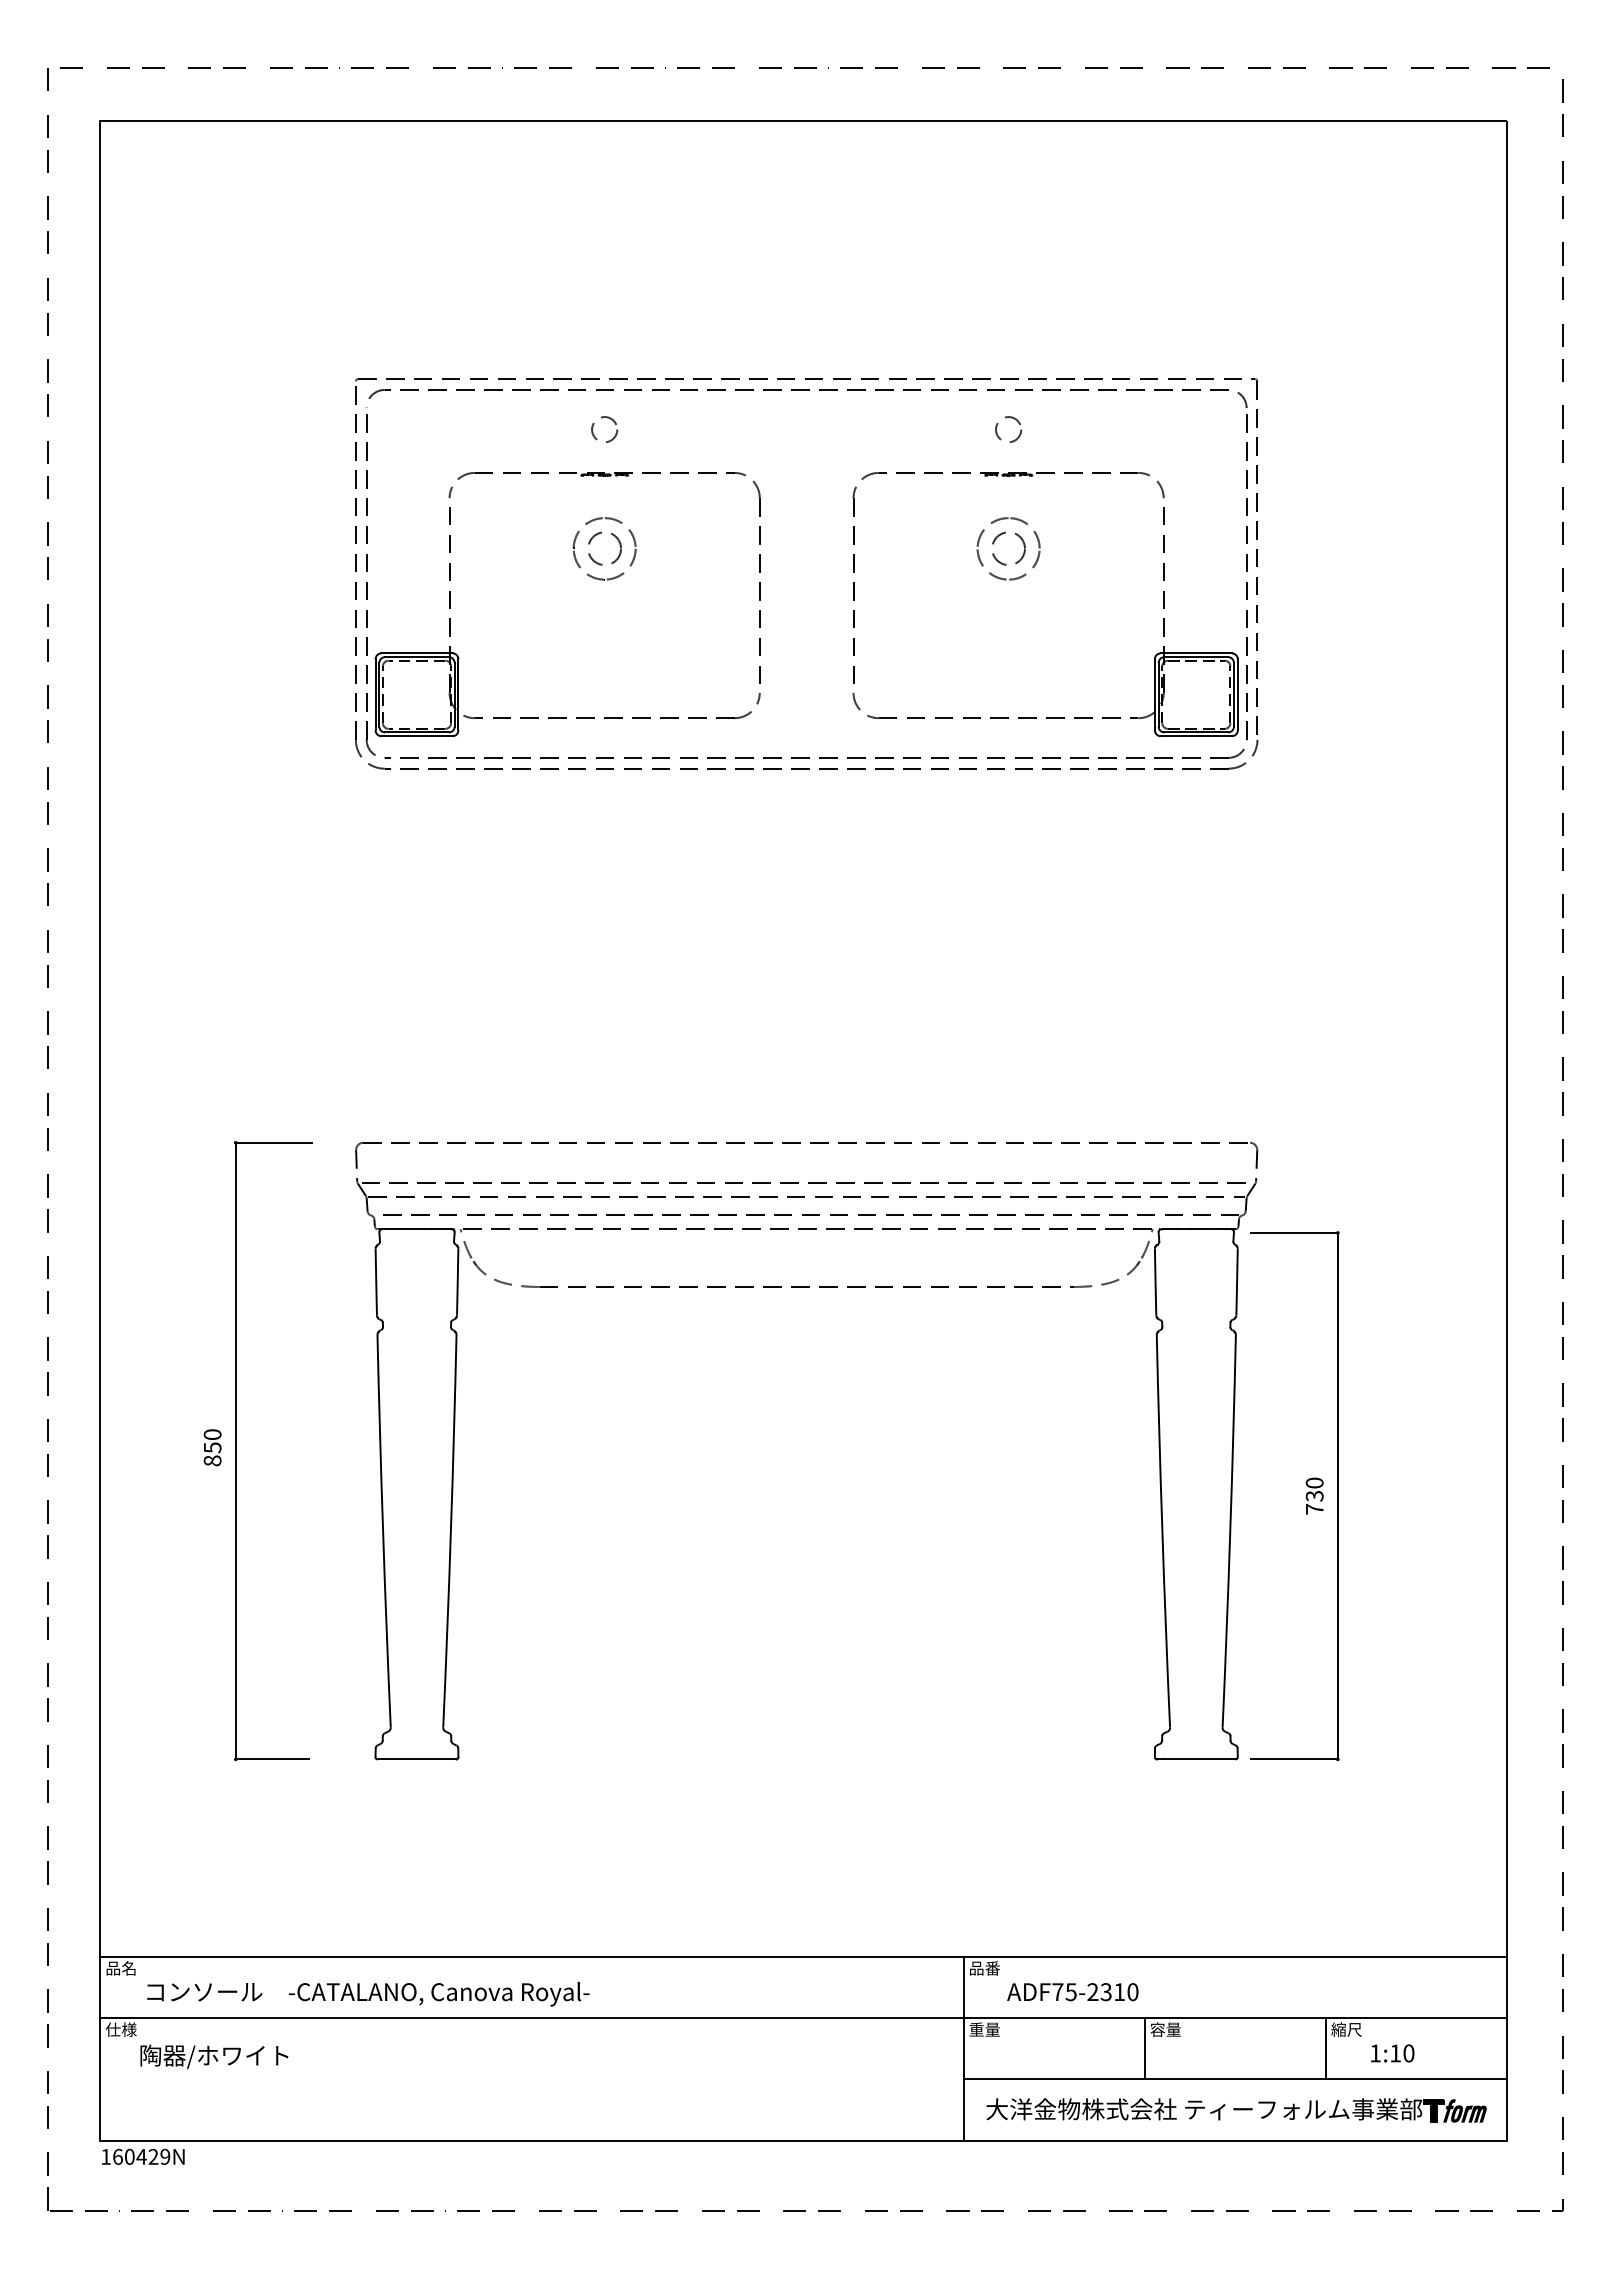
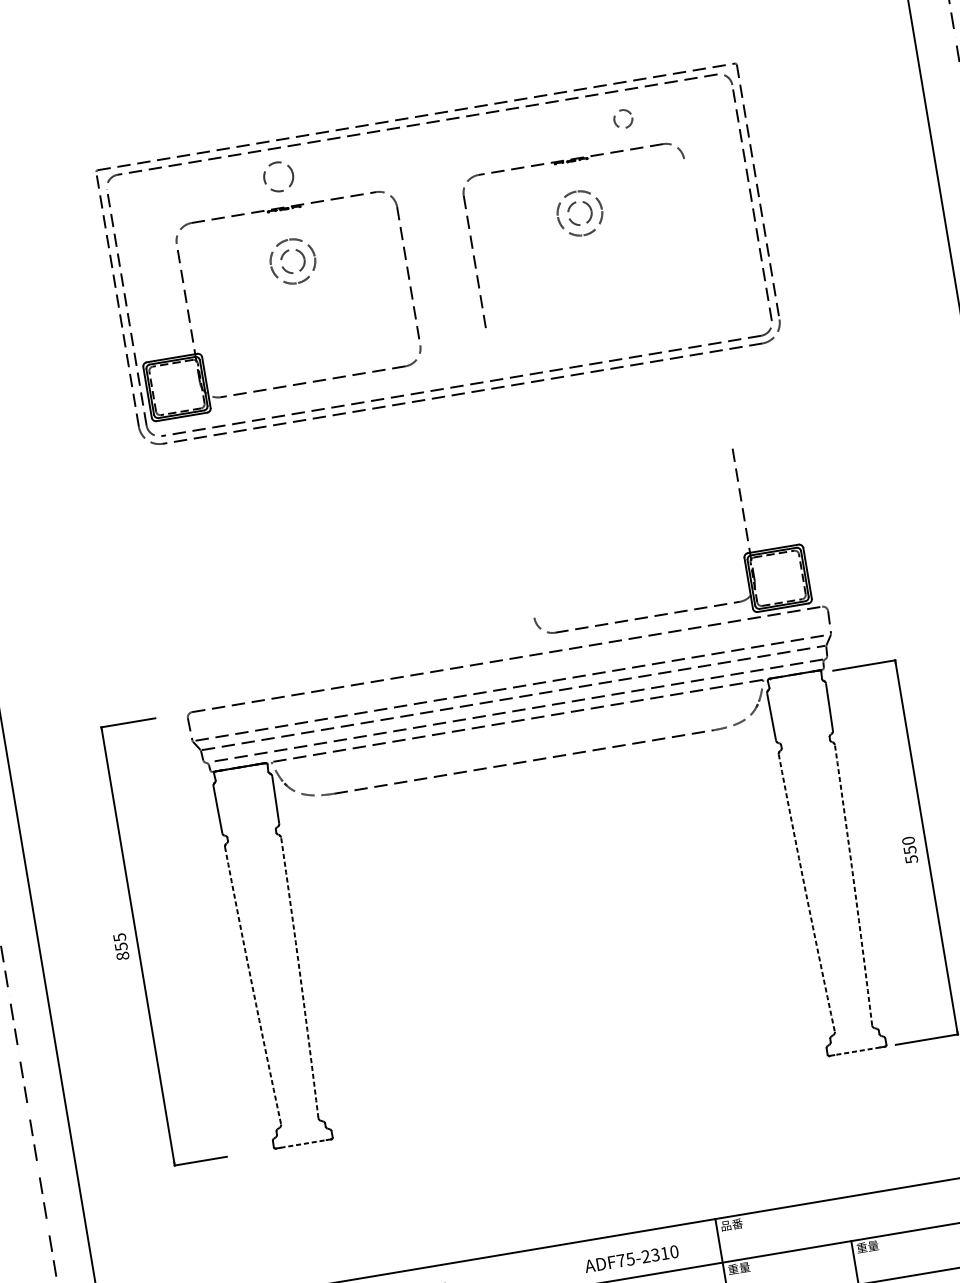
circle: (604, 429) -> (278, 176), size x1.6
circle: (1008, 429) -> (623, 119), moved
part: (1046, 717) -> (674, 612), moved
text: (212, 1434) -> (119, 937), 850 -> 855
text: (1314, 1502) -> (910, 854), 730 -> 550
arc: (383, 1531) -> (252, 985), solid -> dashed
arc: (450, 1531) -> (300, 978), solid -> dashed
arc: (1162, 1531) -> (806, 893), solid -> dashed
arc: (1230, 1531) -> (854, 885), solid -> dashed
line: (417, 1759) -> (303, 1143), solid -> dashed
line: (1195, 1759) -> (856, 1051), solid -> dashed
text: (1072, 1992) -> (631, 1259), moved
text: (1157, 2029) -> (861, 1247), 容量 -> 重量

